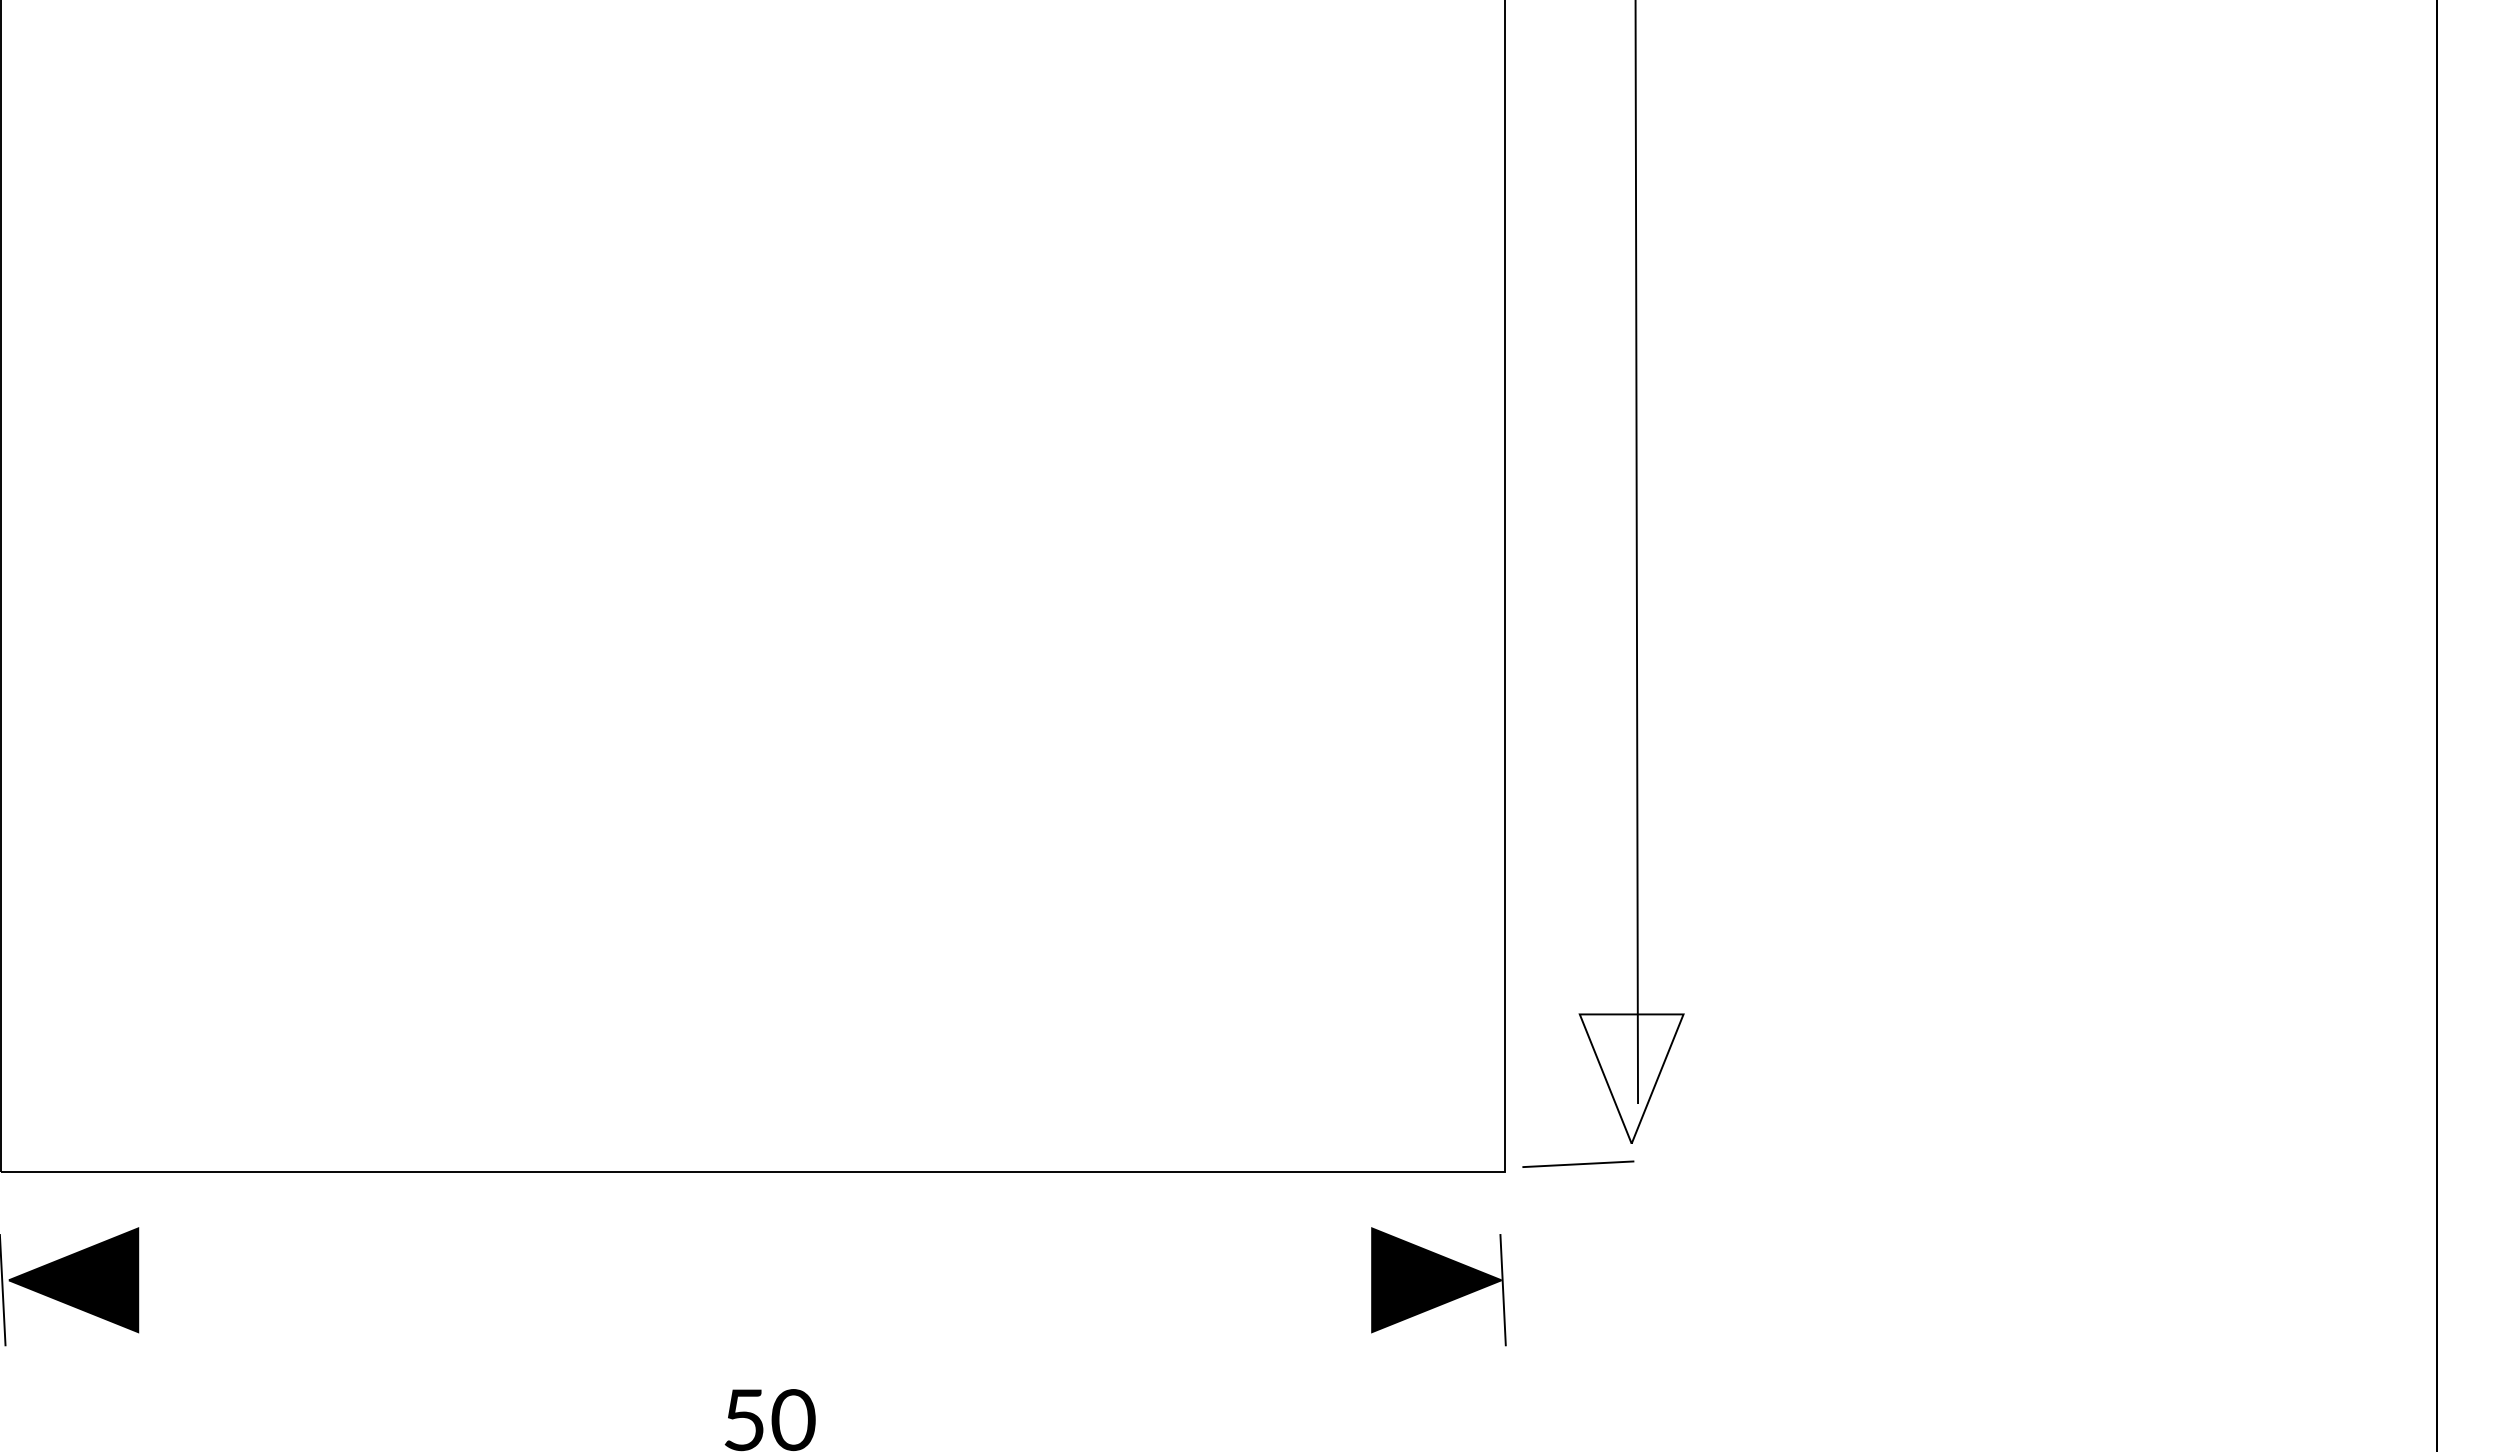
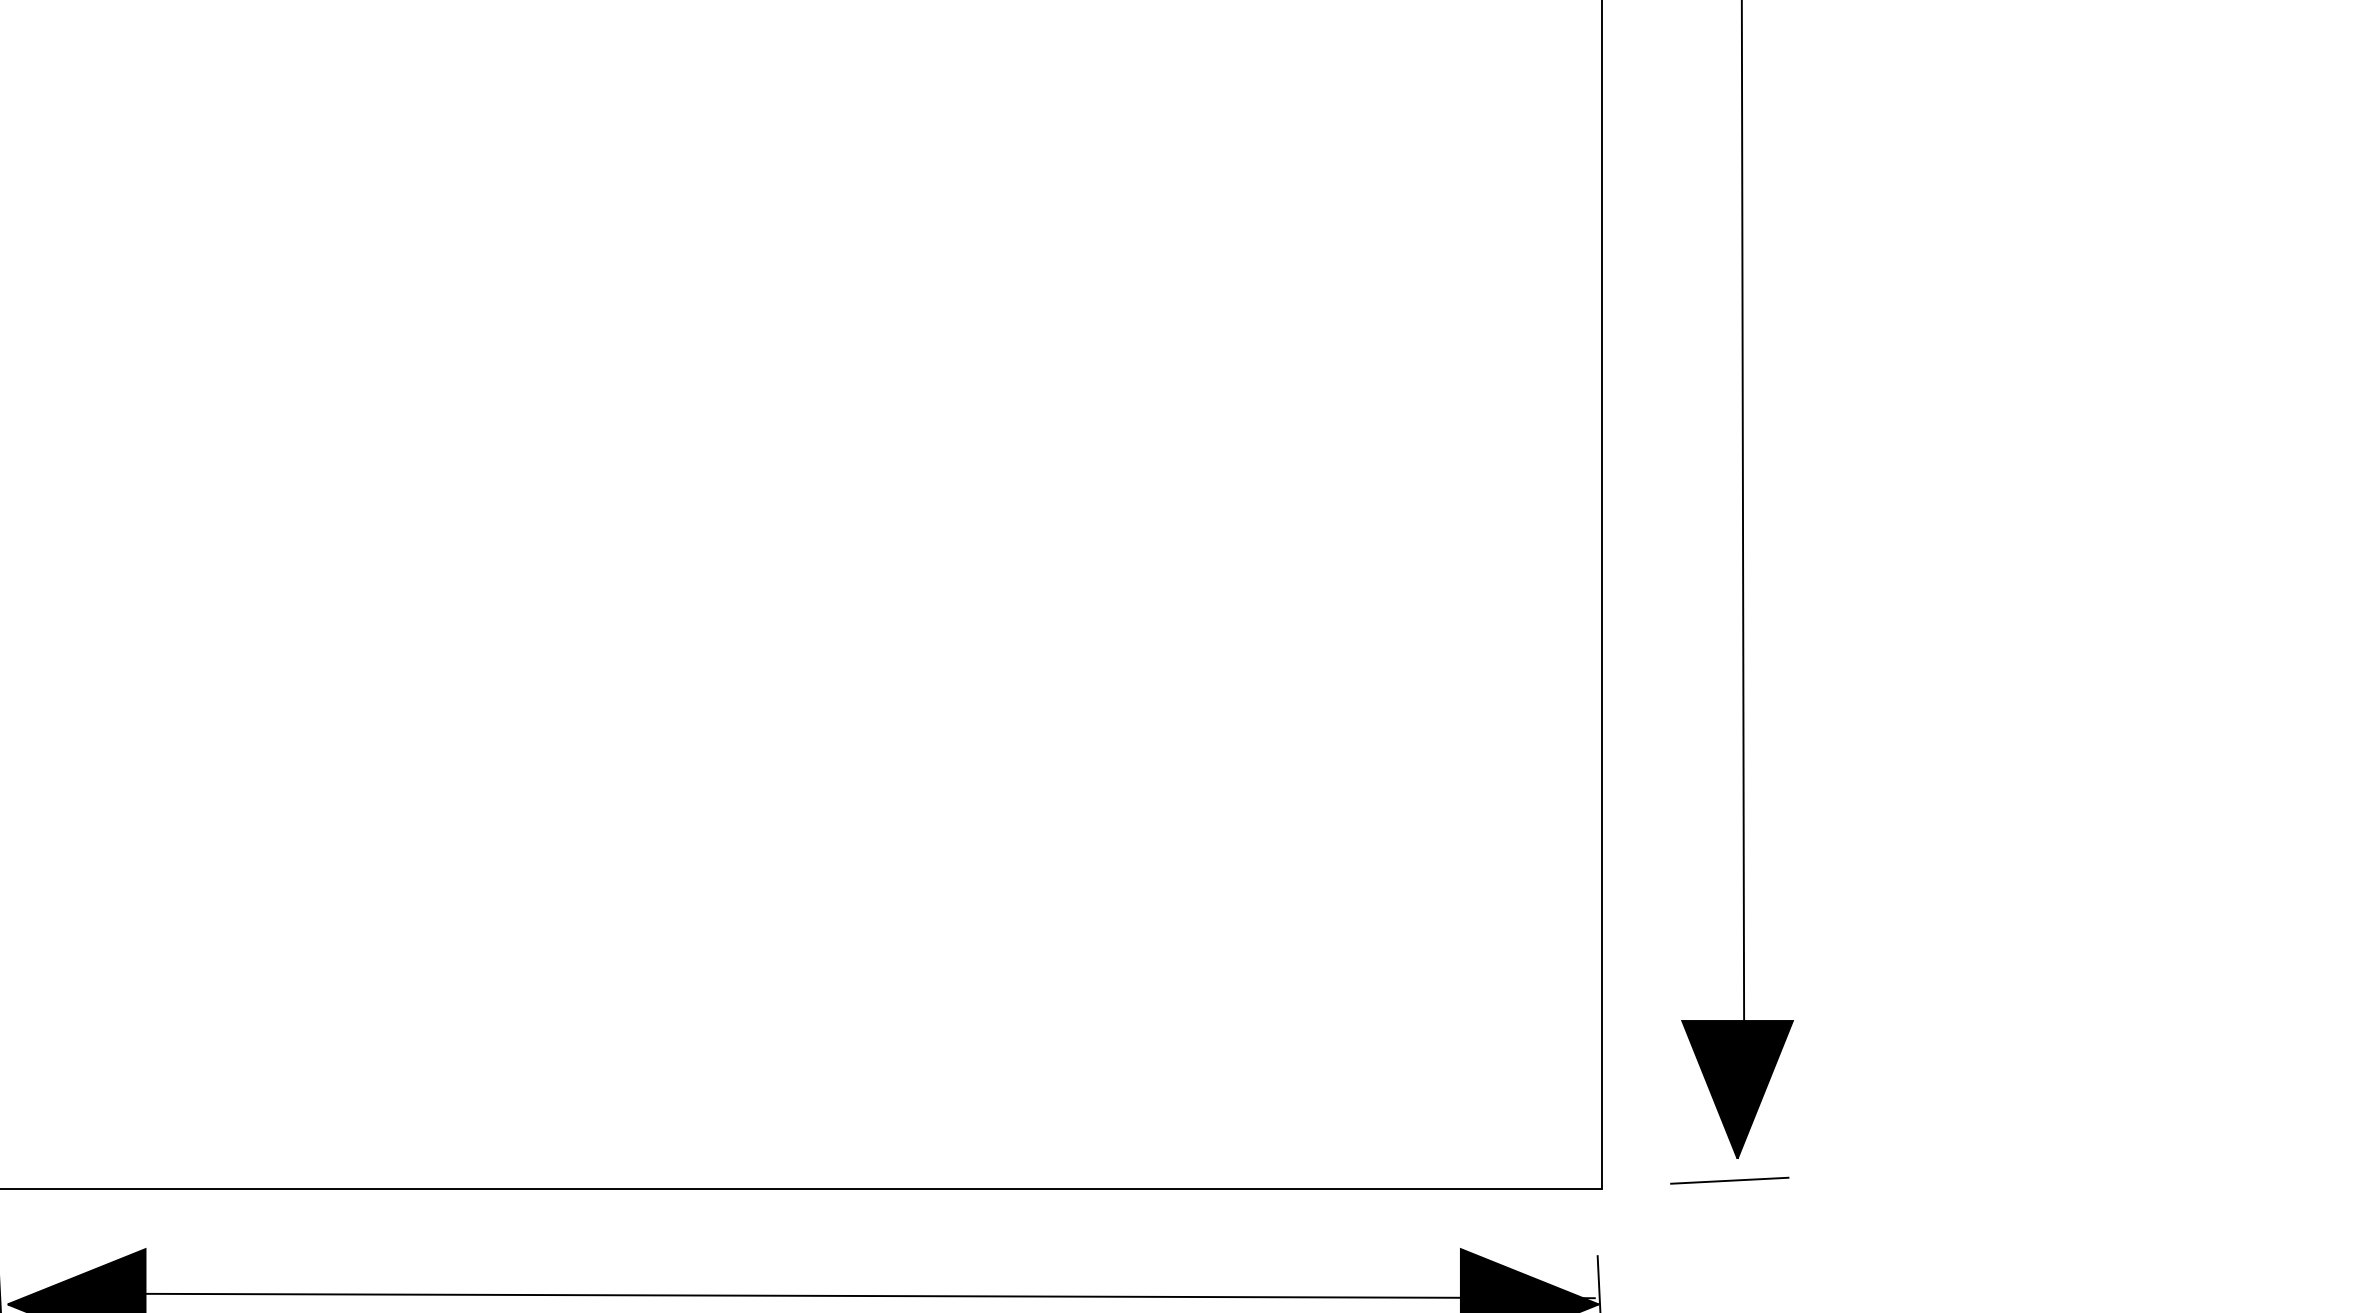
fill: (1631, 1078) -> (1737, 1089), added
line: (1578, 1163) -> (1729, 1179), moved
line: (766, 1272) -> (815, 1296), added

